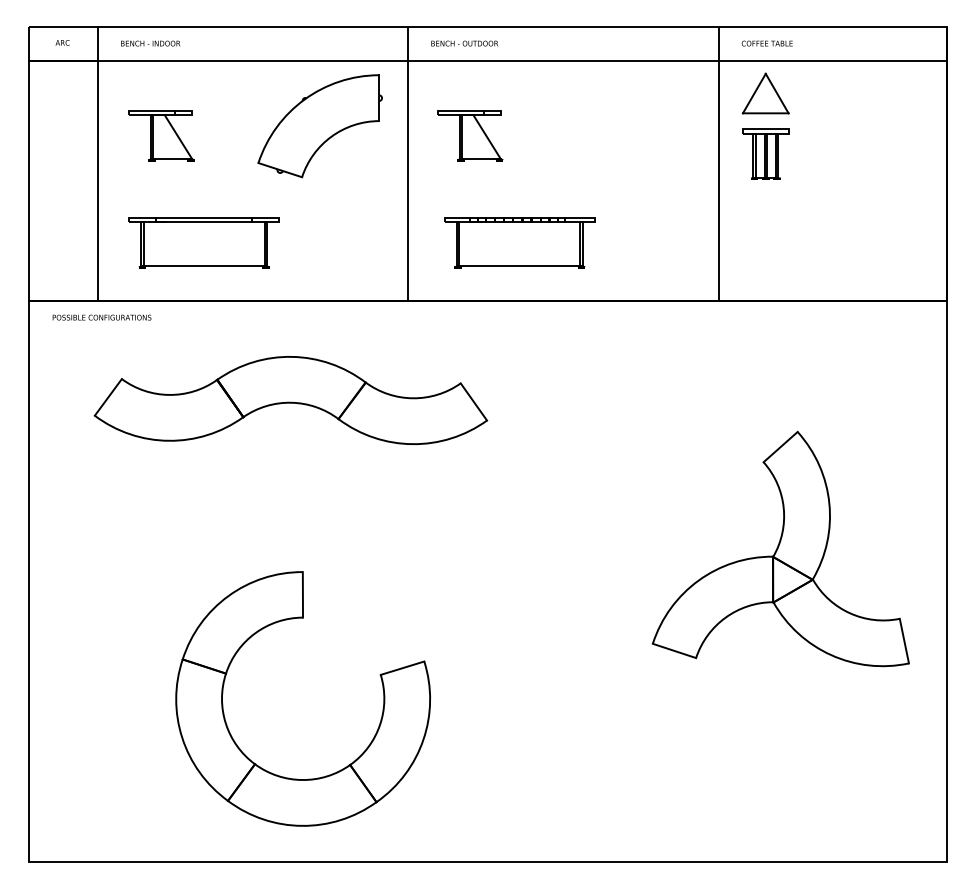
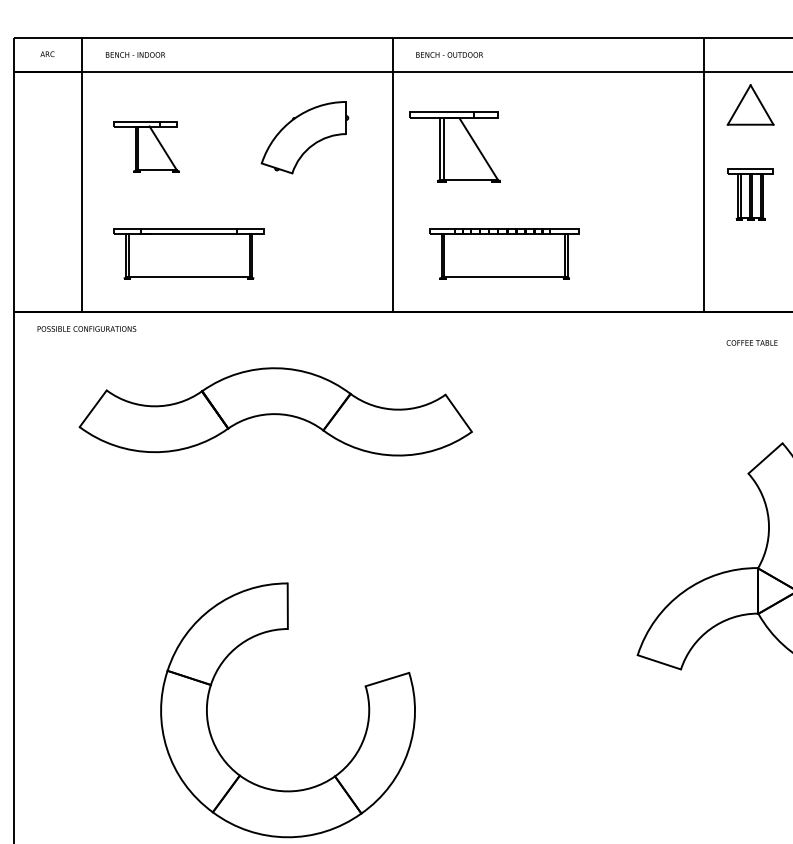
text: (766, 43) -> (751, 342), moved
part: (319, 126) -> (304, 137), size x0.7
part: (470, 135) -> (455, 146), size x1.4
part: (765, 153) -> (750, 193), moved

